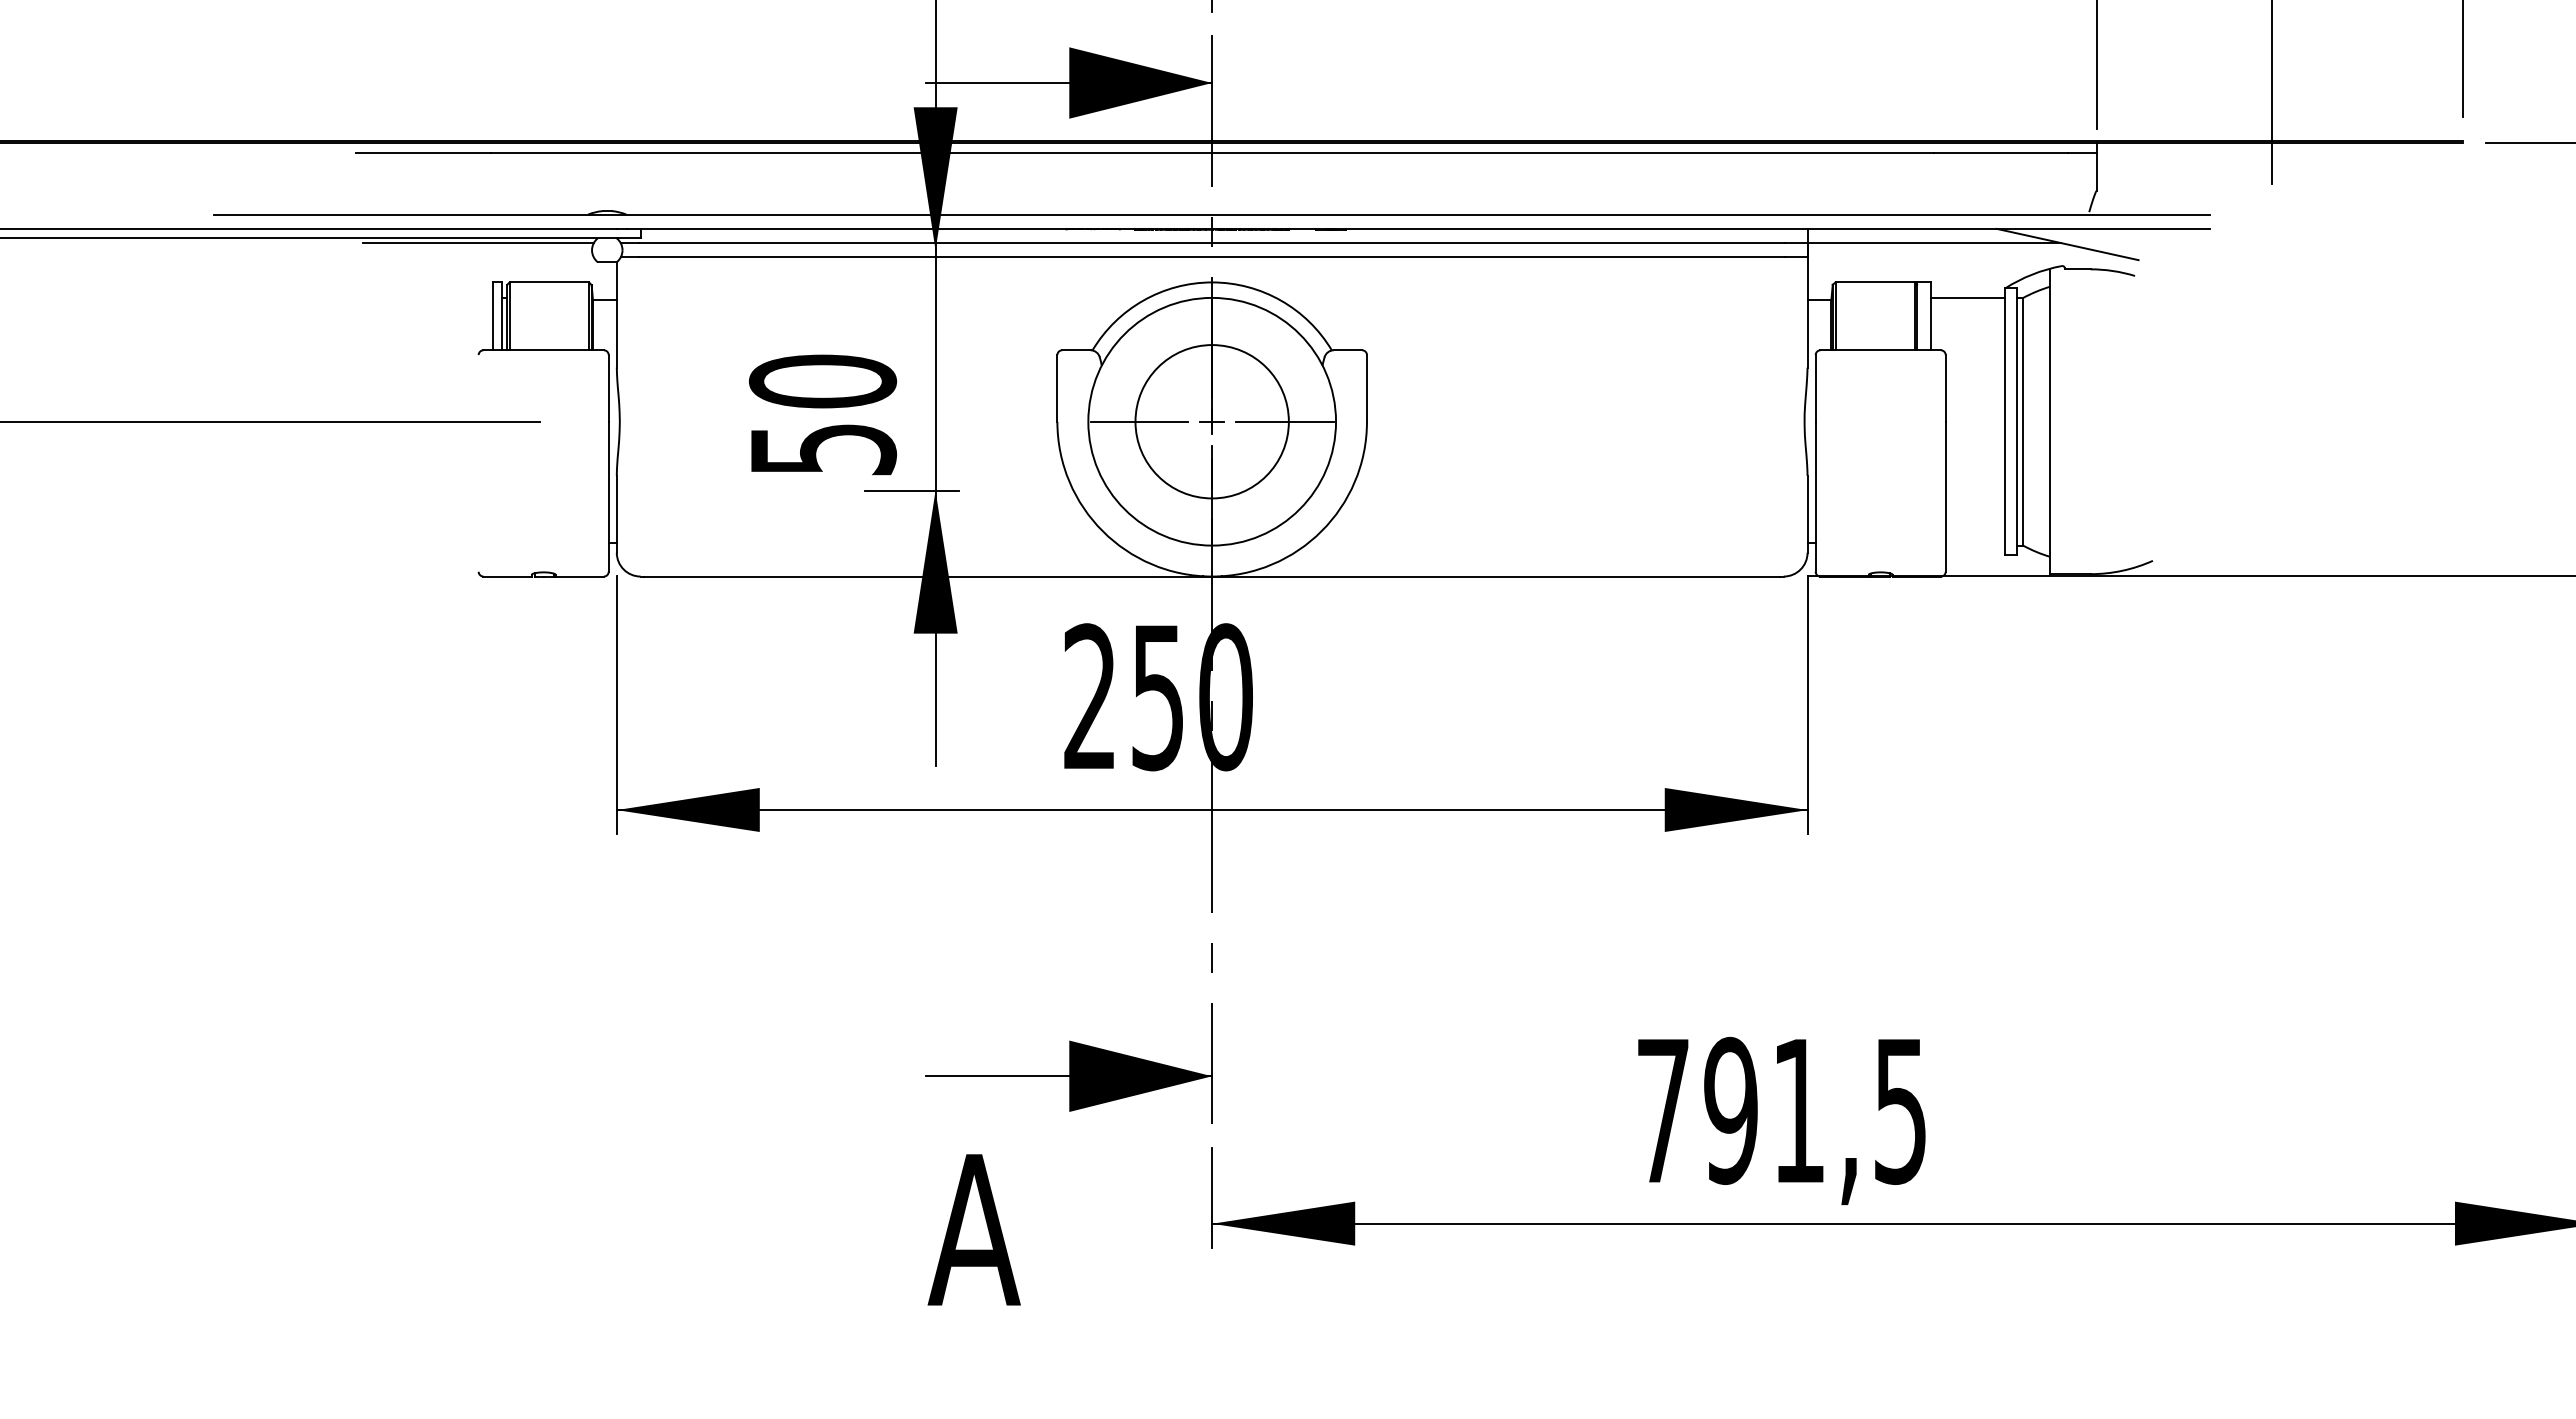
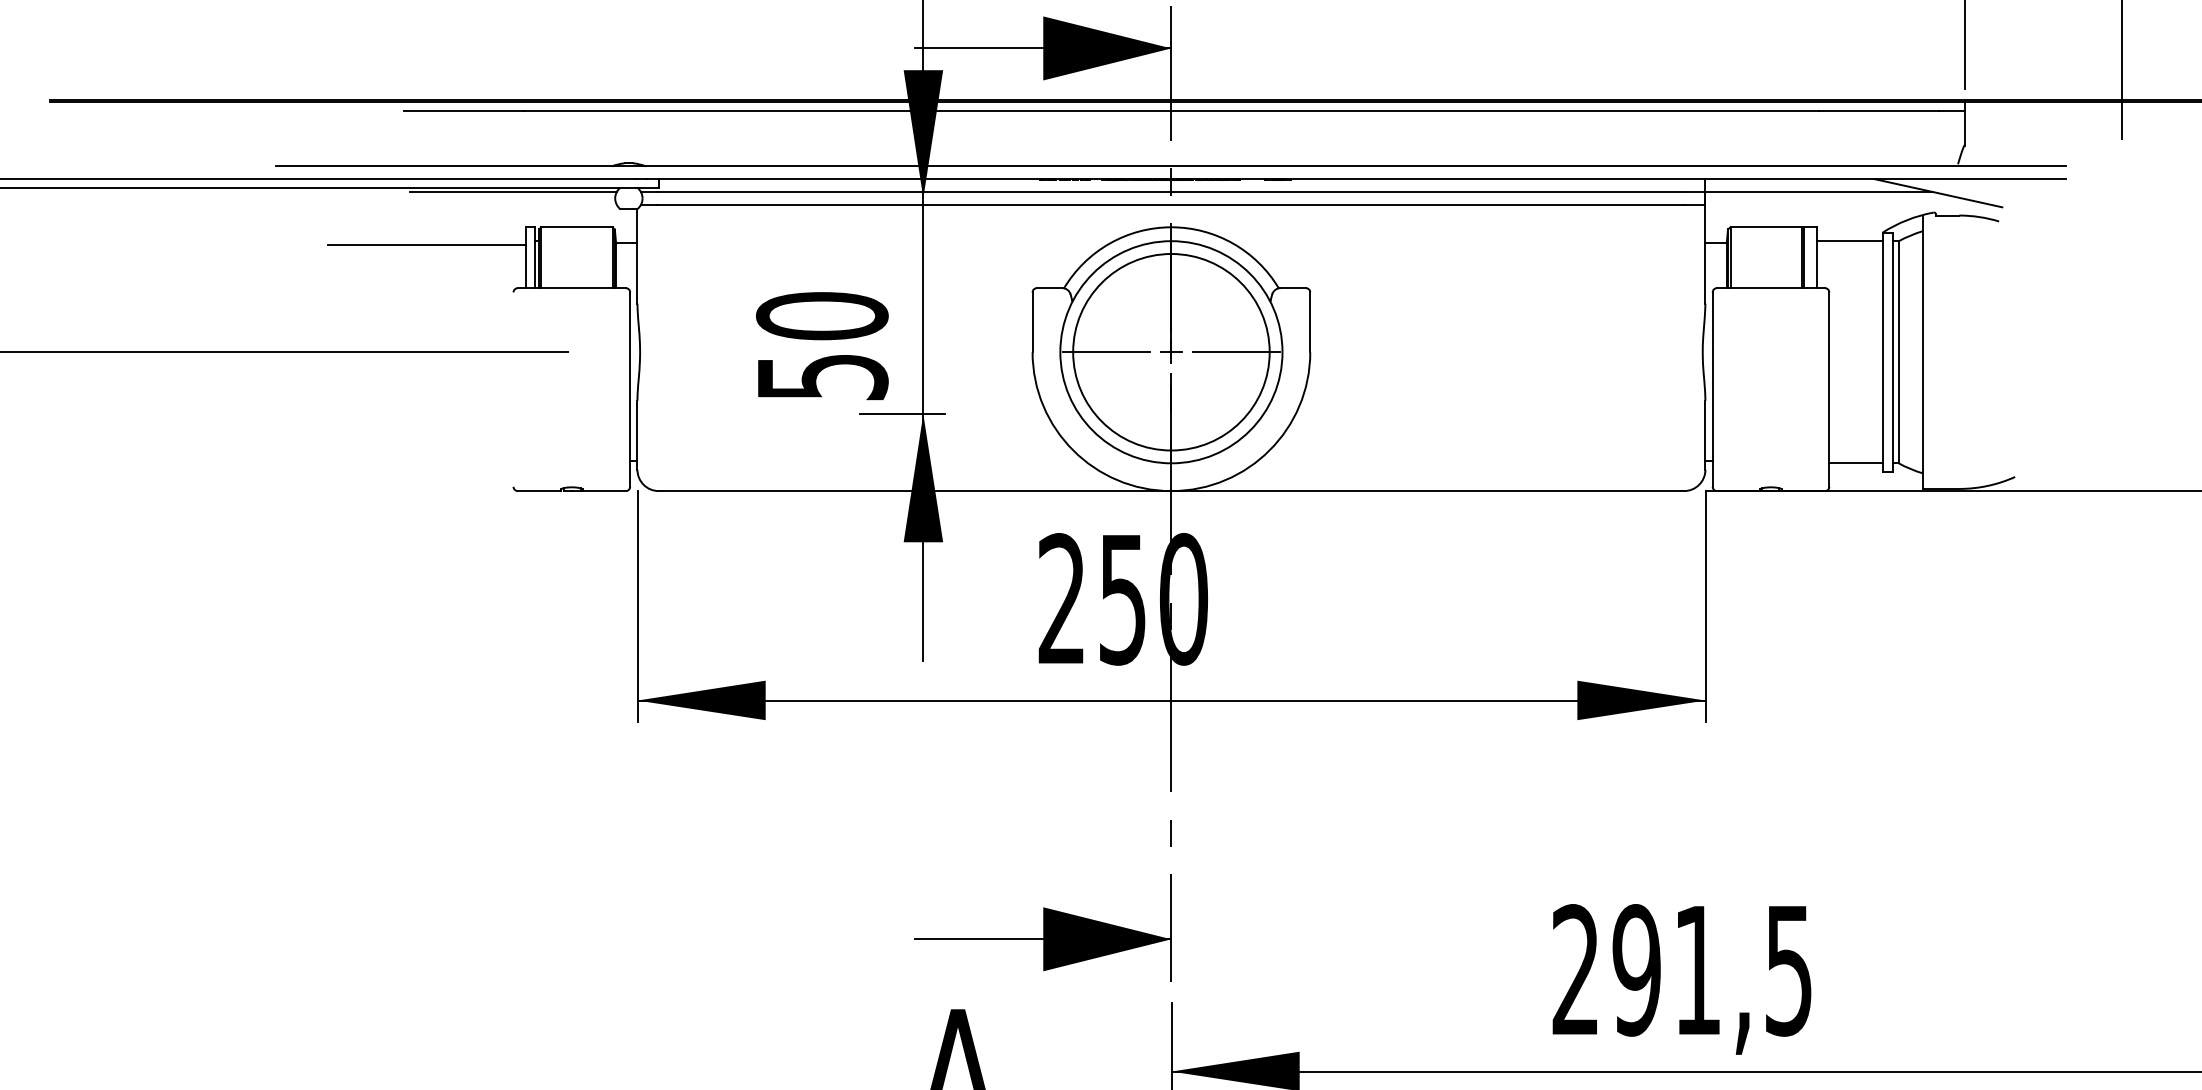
line: (381, 302) -> (426, 245), added
circle: (1211, 421) -> (1170, 352), size x1.43
line: (1975, 545) -> (1856, 463), added
text: (1662, 1109) -> (1575, 969), 791,5 -> 291,5

